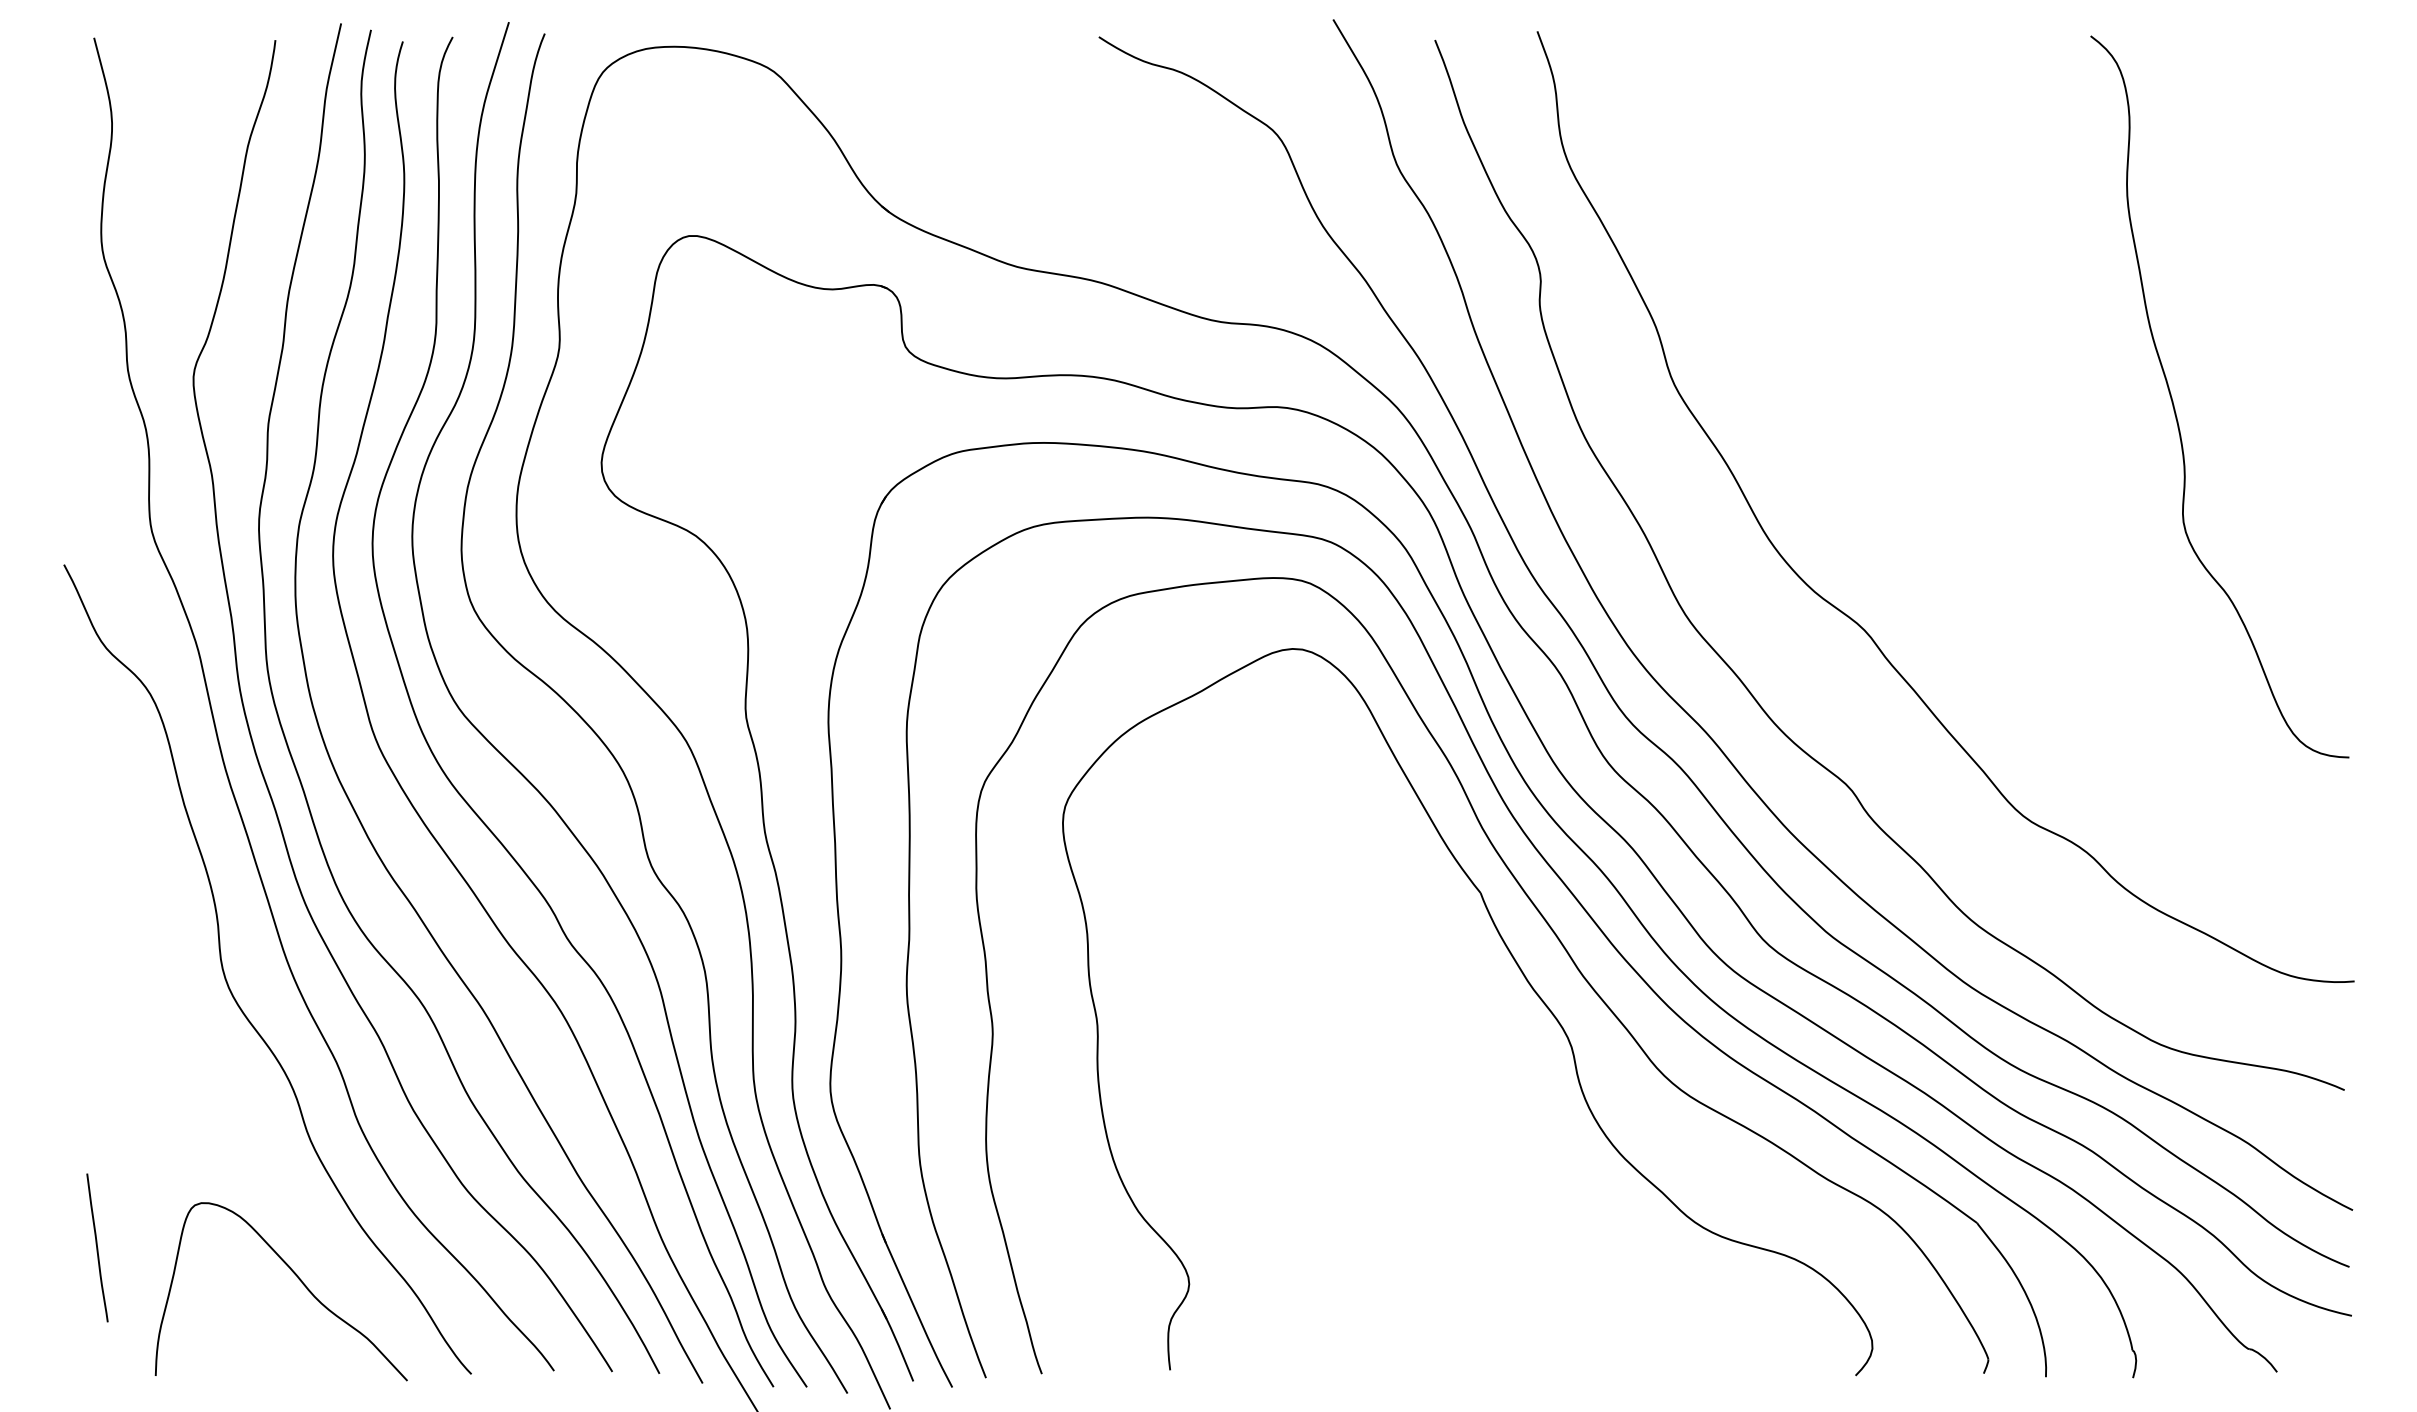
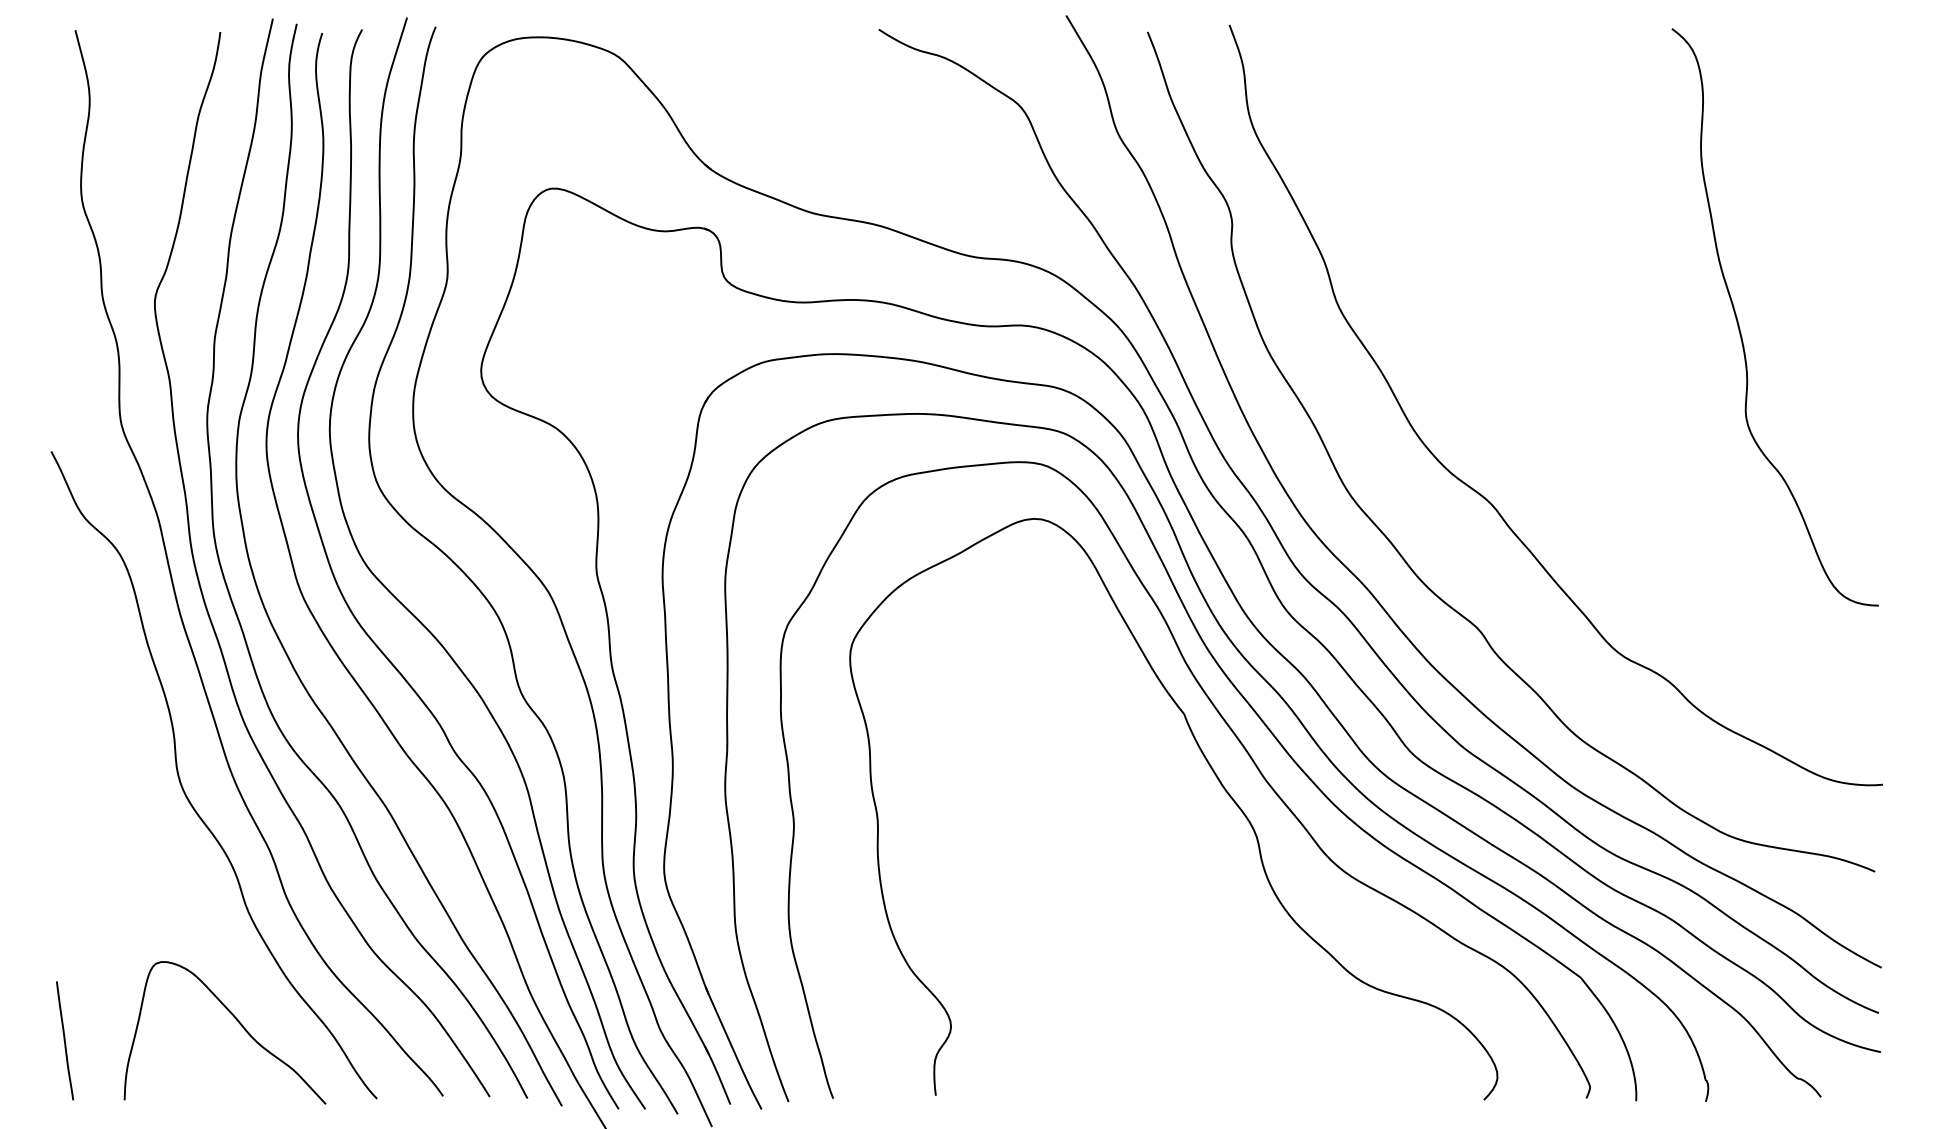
line: (98, 1247) -> (65, 1040), moved

